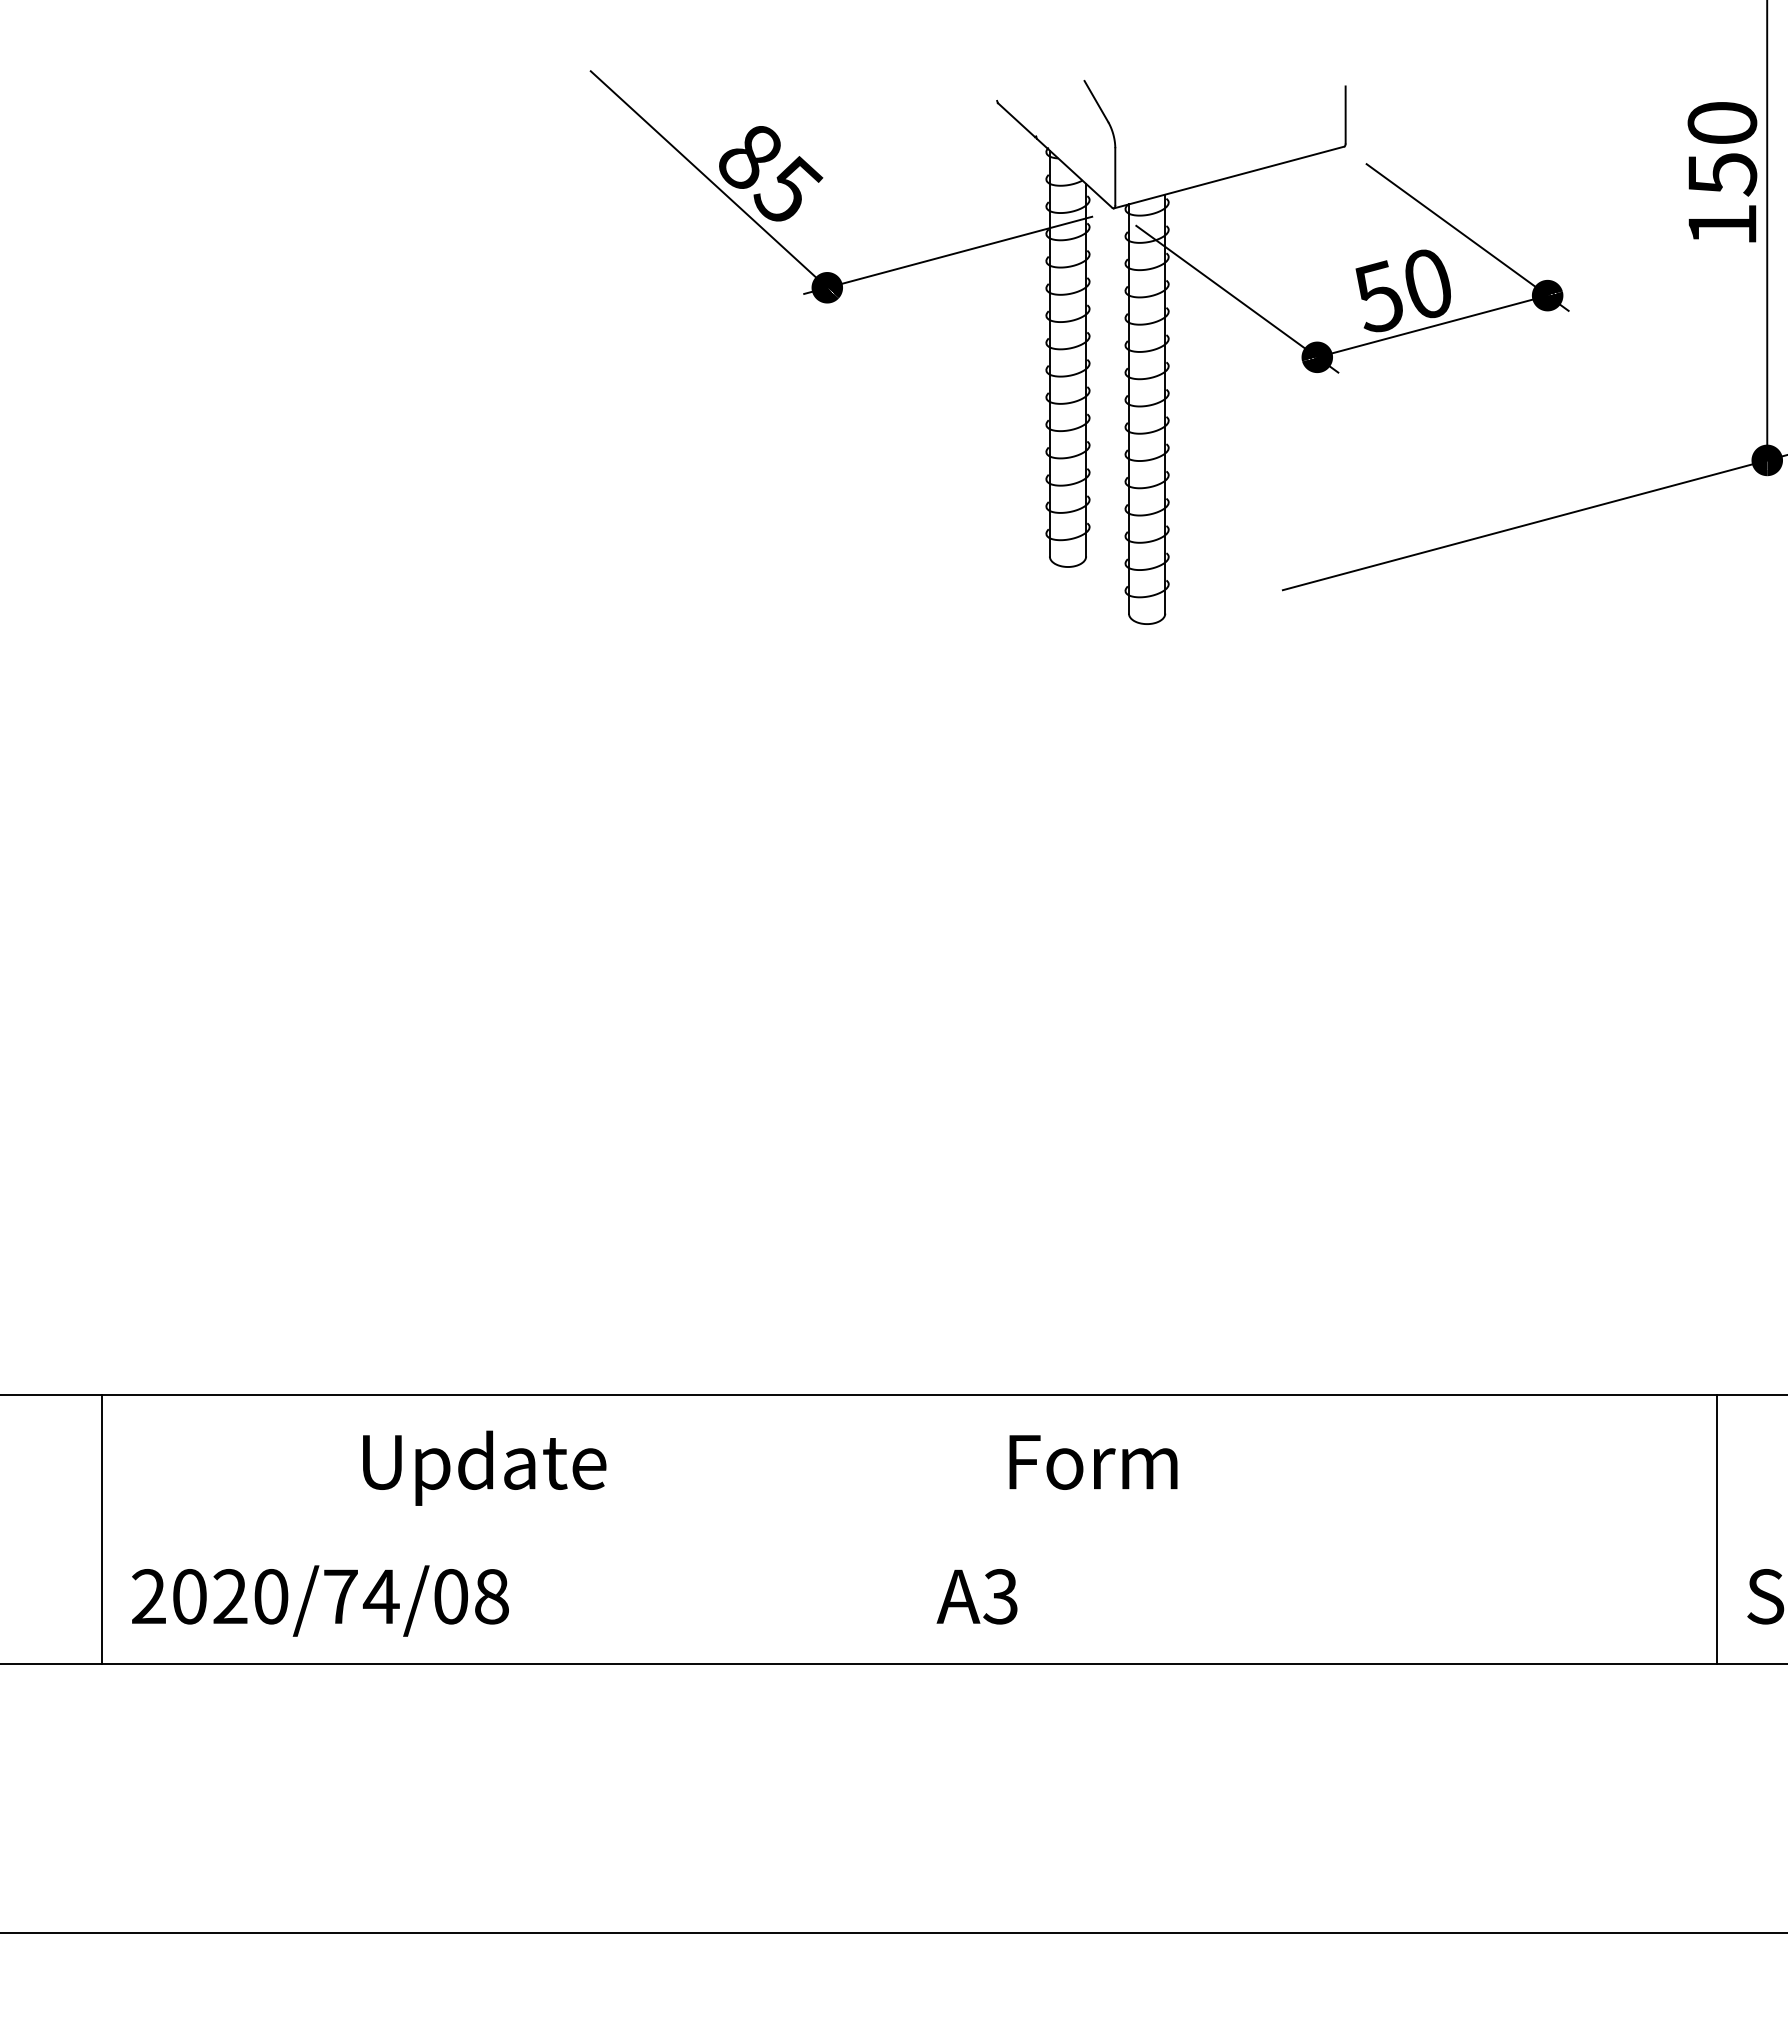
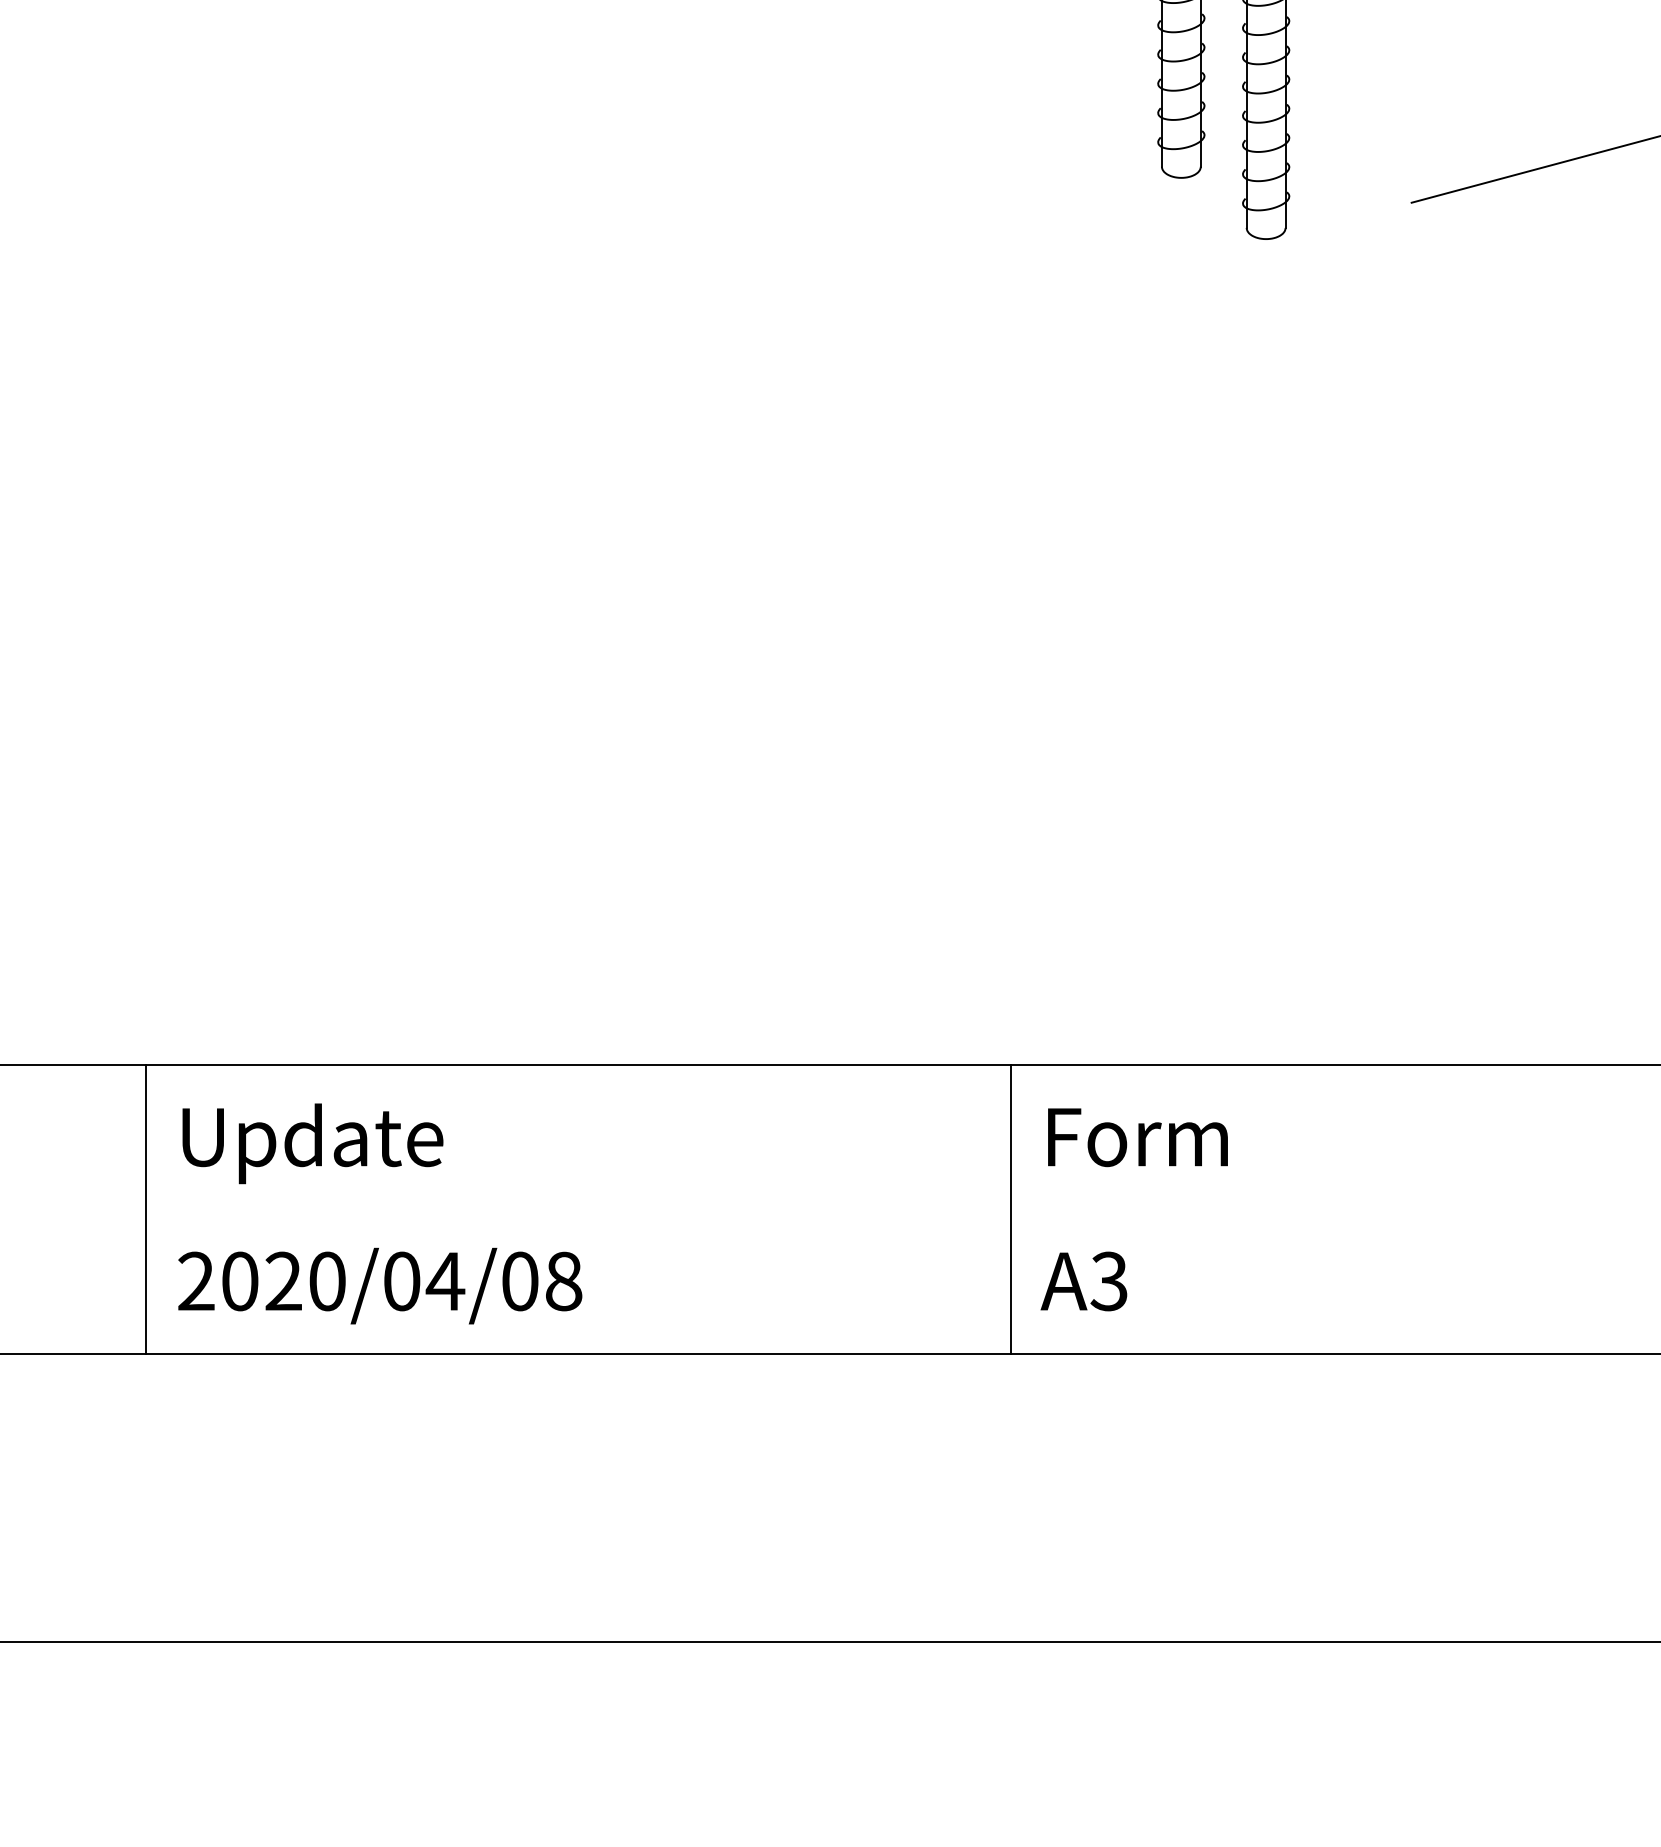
text: (1093, 1462) -> (1137, 1137), moved
text: (484, 1467) -> (312, 1142), moved
line: (909, 1529) -> (1011, 1209), added
text: (340, 1596) -> (401, 1281), 2020/74/08 -> 2020/04/08

